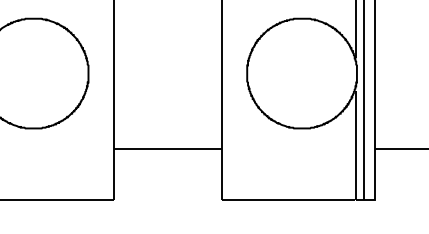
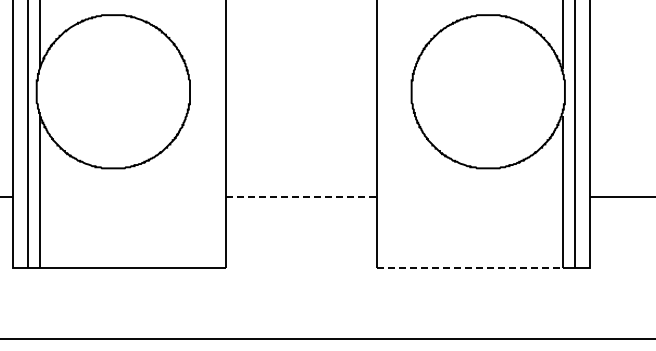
line: (168, 148) -> (301, 196), solid -> dashed
line: (288, 200) -> (469, 268), solid -> dashed

